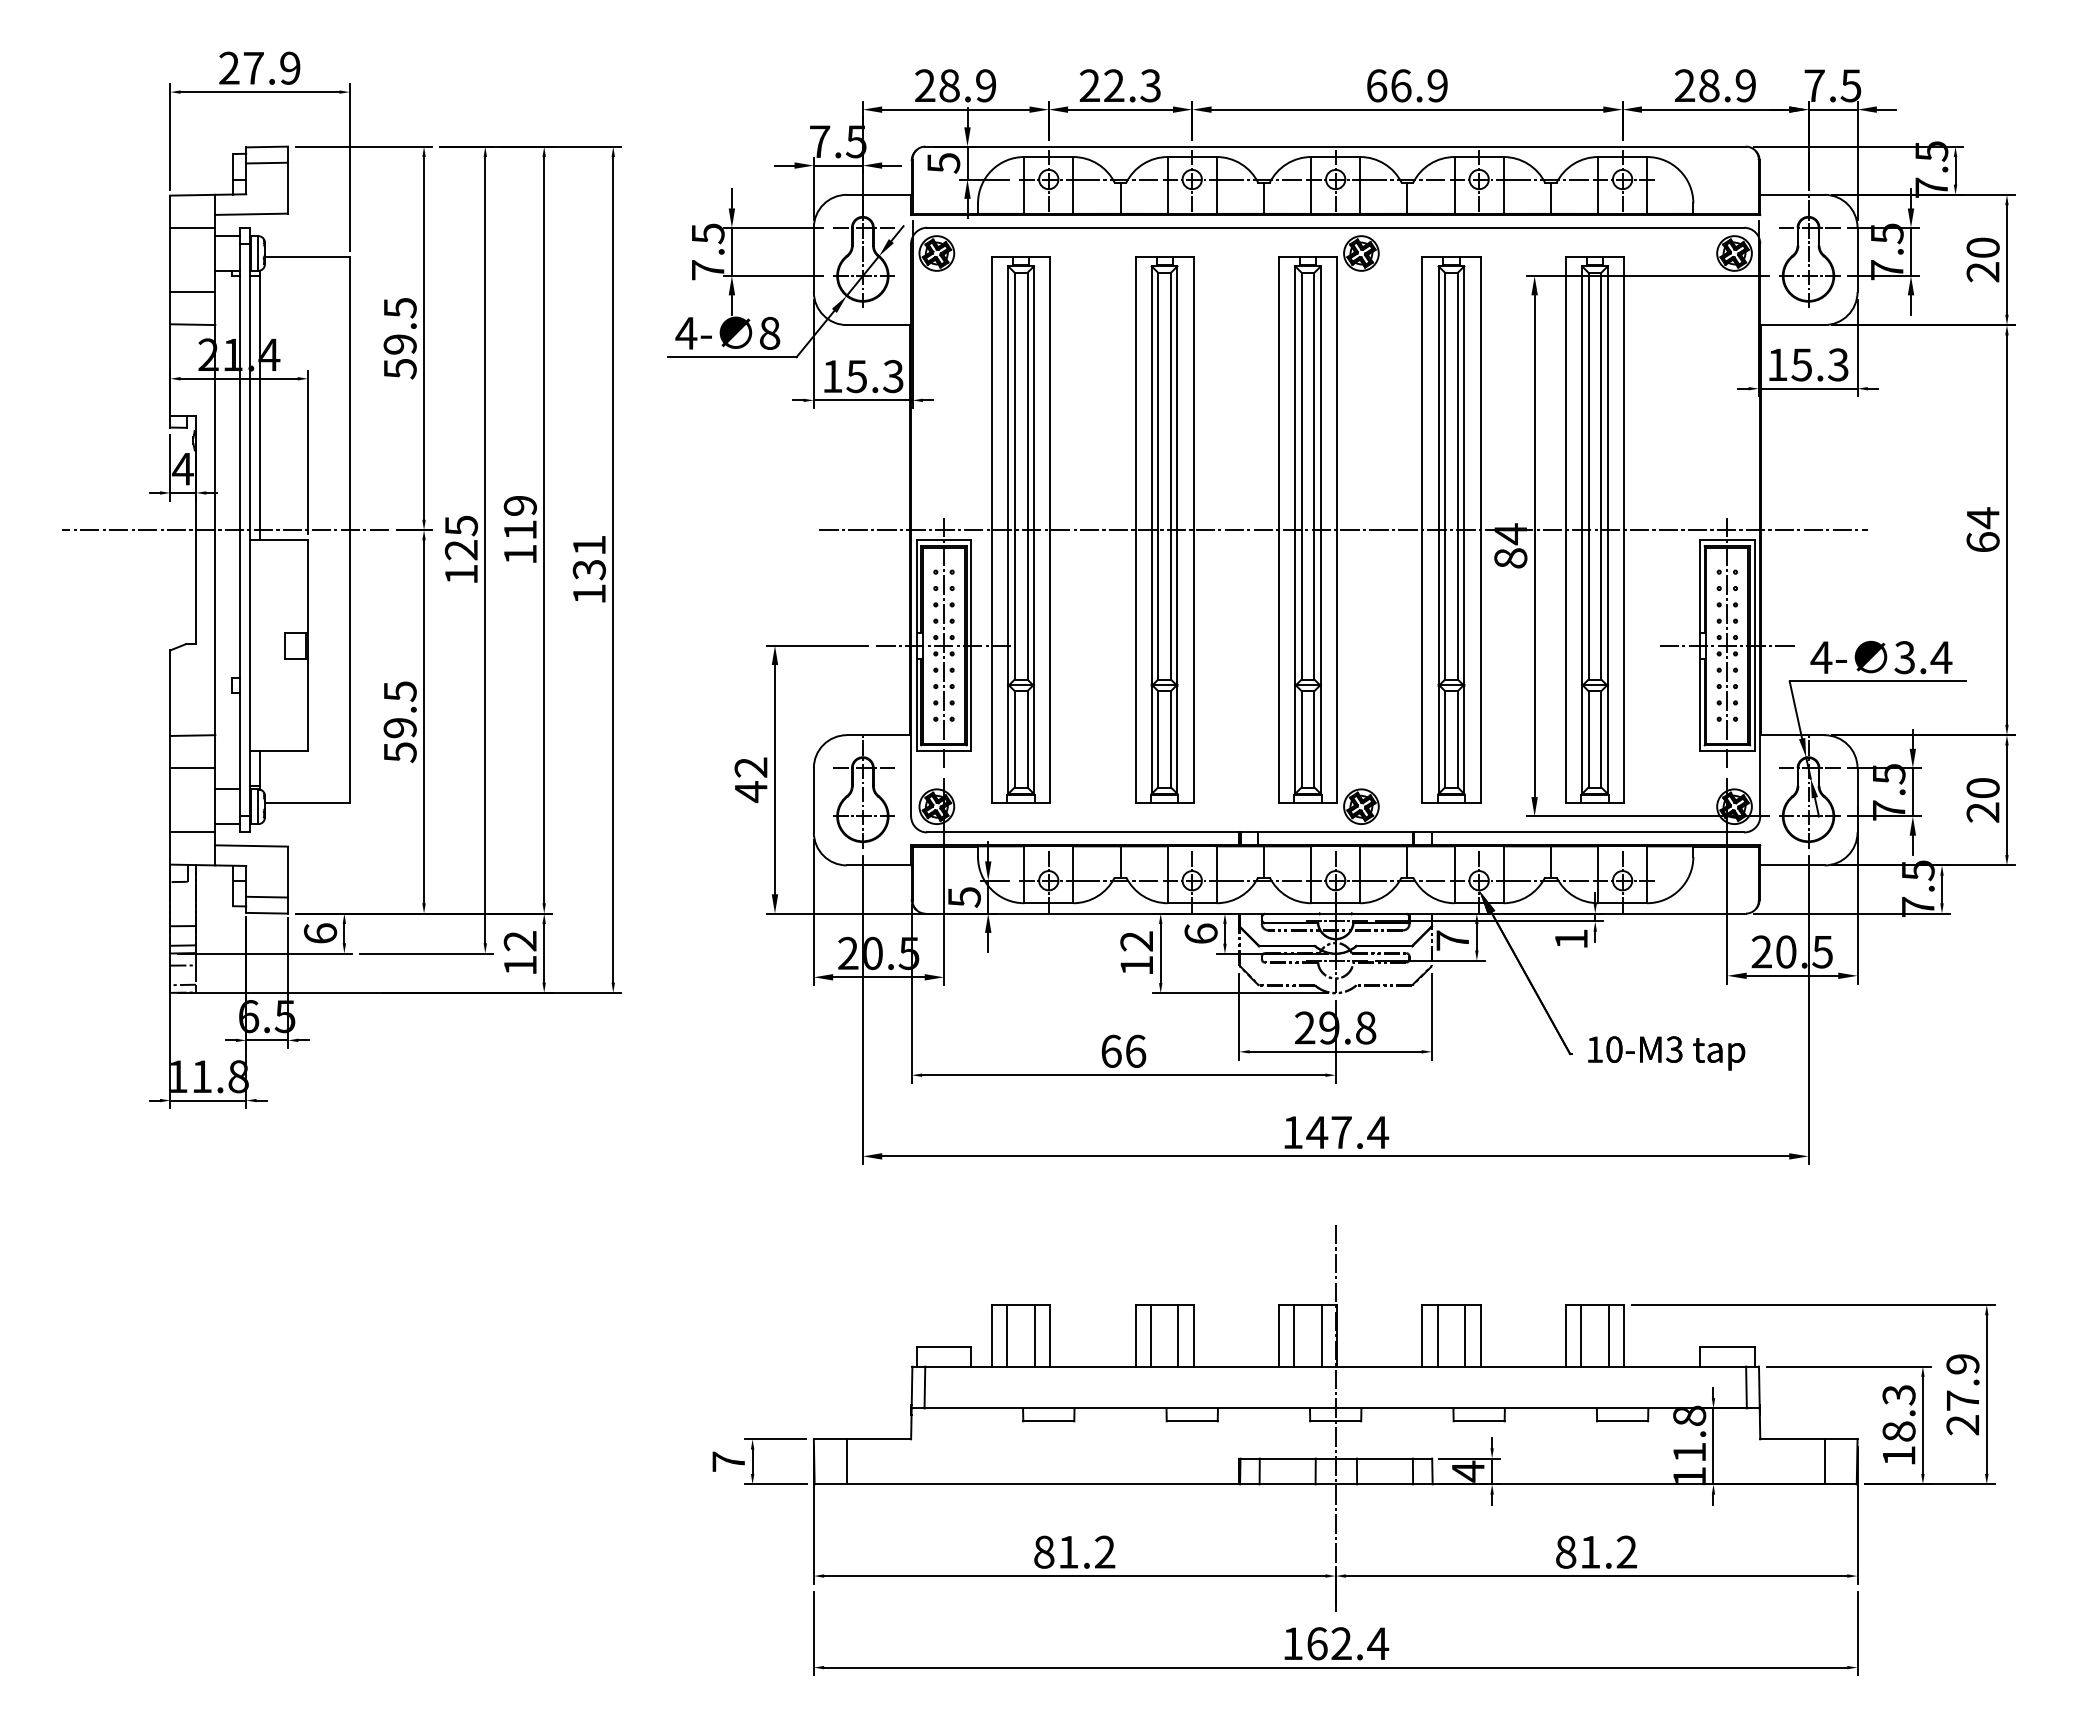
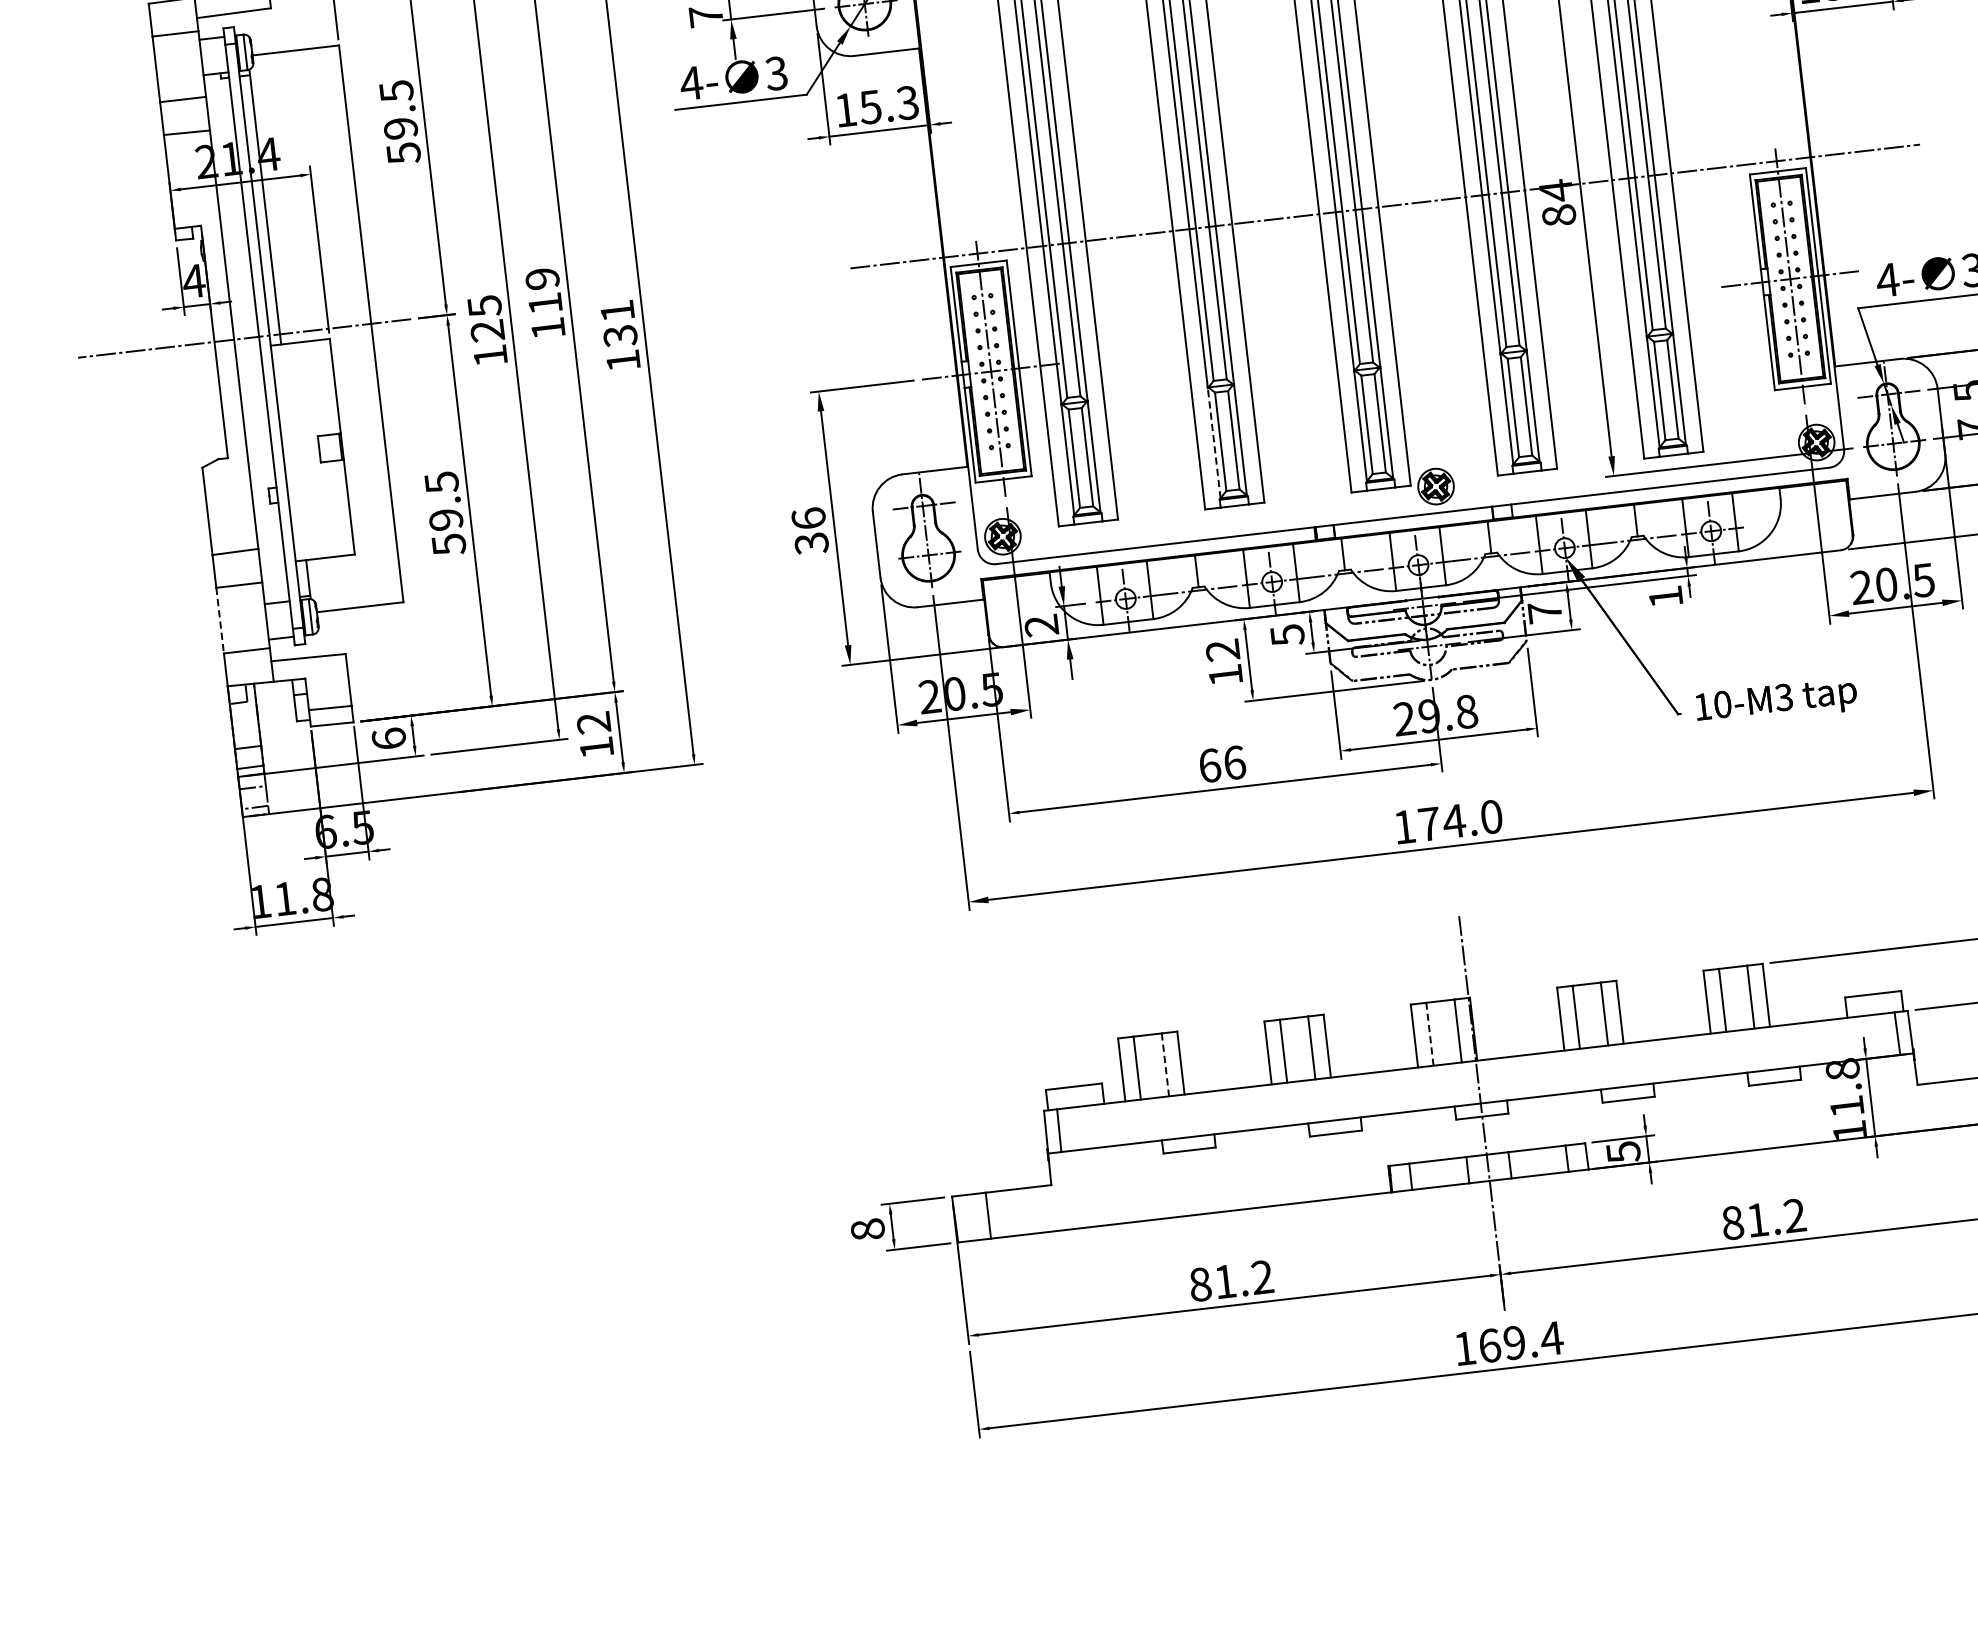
text: (769, 332) -> (776, 72), 8 -> 3
line: (1151, 740) -> (1214, 443), solid -> dashed
text: (750, 780) -> (809, 531), 42 -> 36
line: (170, 800) -> (220, 620), solid -> dashed
text: (963, 897) -> (1040, 626), 5 -> 2
text: (1200, 933) -> (1286, 634), 6 -> 5
text: (1347, 1132) -> (1460, 820), 147.4 -> 174.0
line: (1034, 1335) -> (1164, 1064), solid -> dashed
line: (1294, 1335) -> (1430, 1033), solid -> dashed
text: (728, 1461) -> (867, 1229), 7 -> 8
text: (1468, 1471) -> (1623, 1152), 4 -> 5
text: (1341, 1643) -> (1514, 1342), 162.4 -> 169.4

